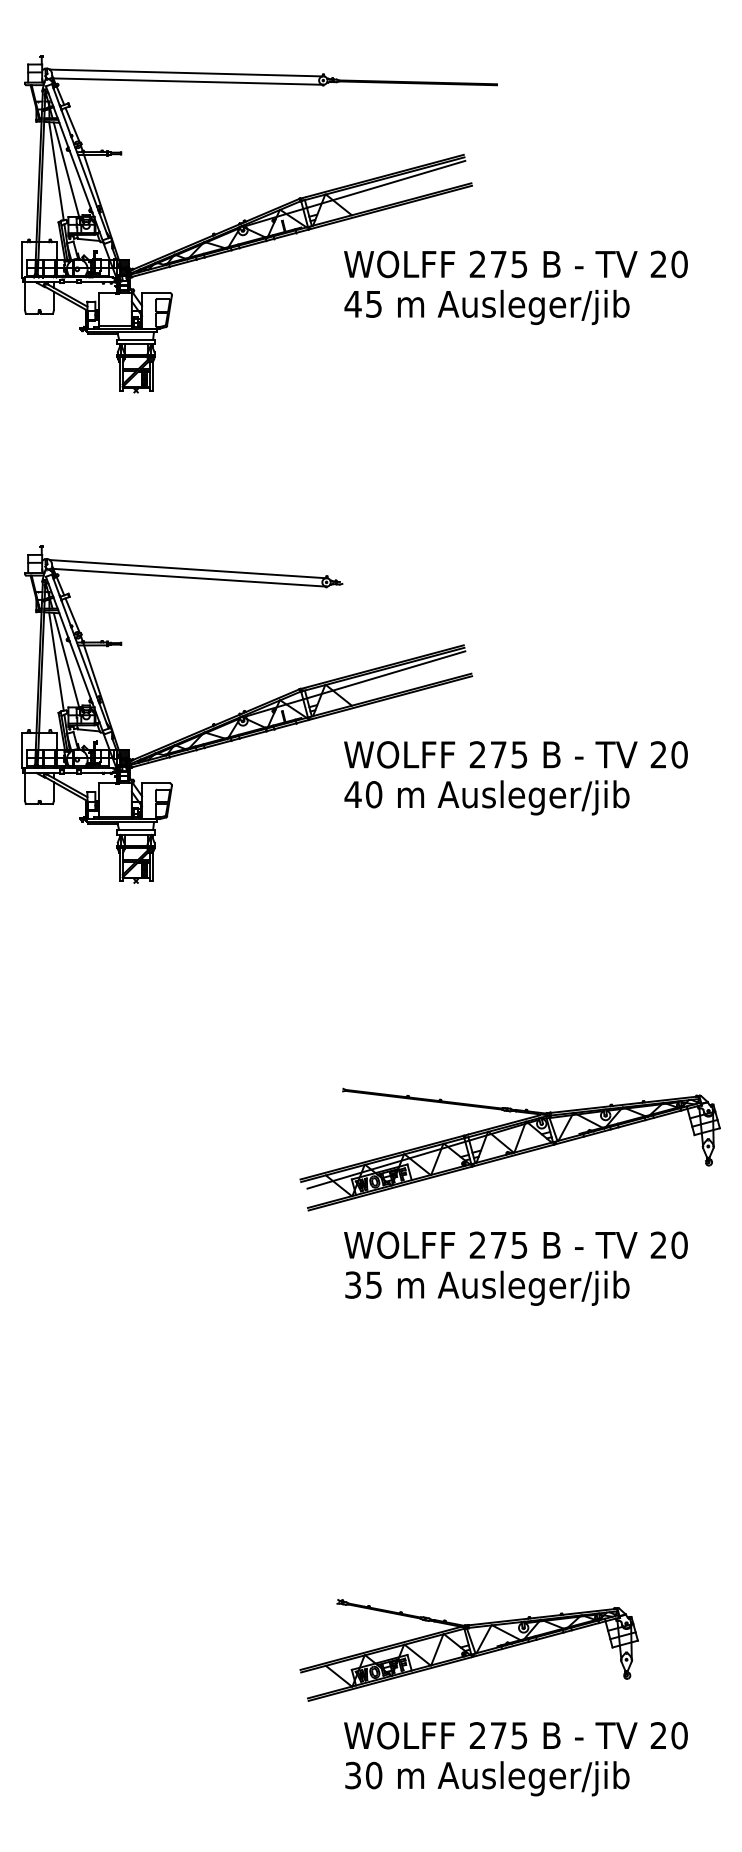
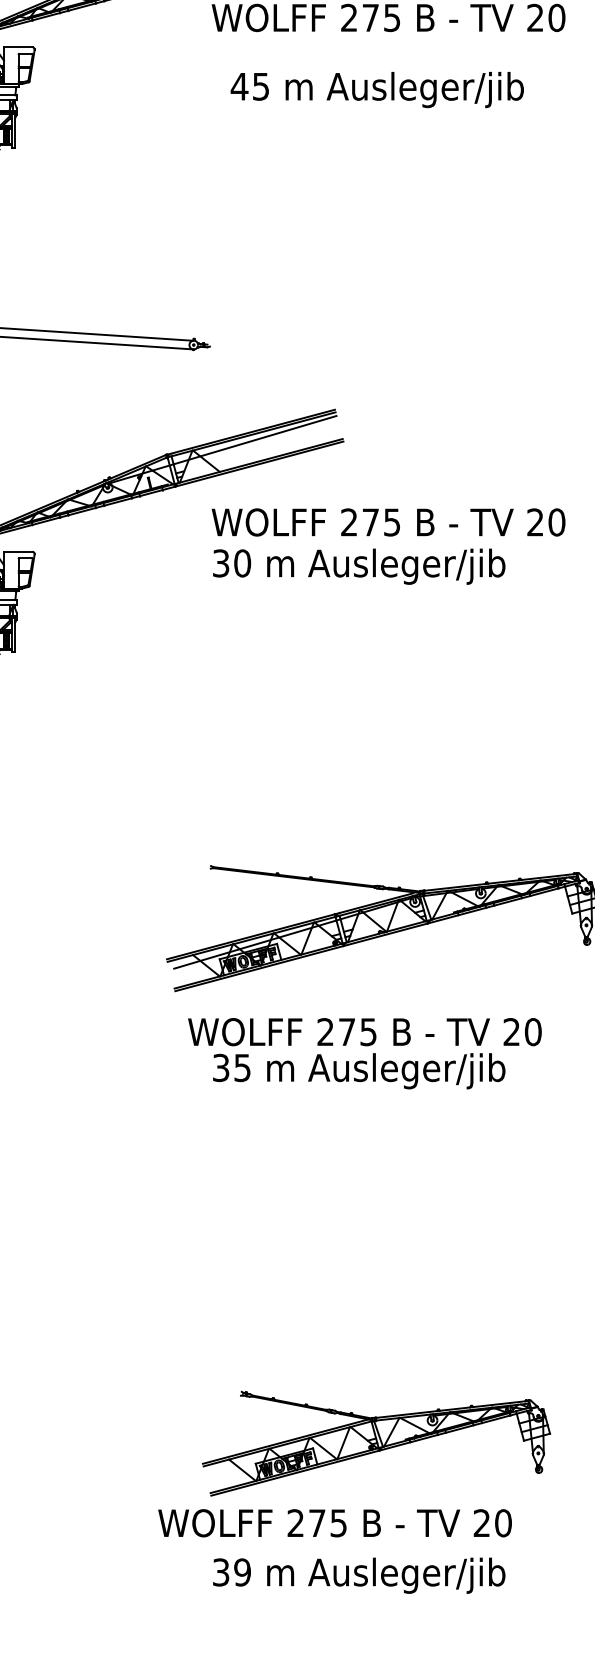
text: (486, 306) -> (376, 89), moved
text: (352, 794) -> (220, 563), 40 -> 30
text: (515, 1244) -> (364, 1031), moved
part: (468, 1650) -> (375, 1443), moved
text: (515, 1735) -> (334, 1523), moved
text: (373, 1775) -> (242, 1572), 30 -> 39

